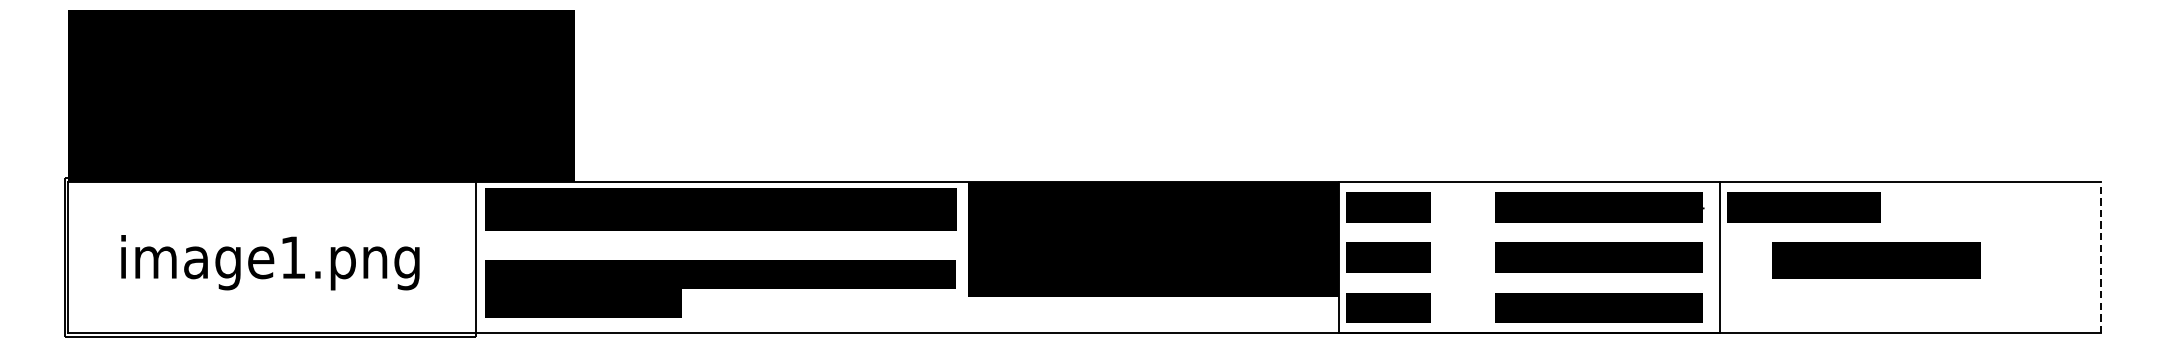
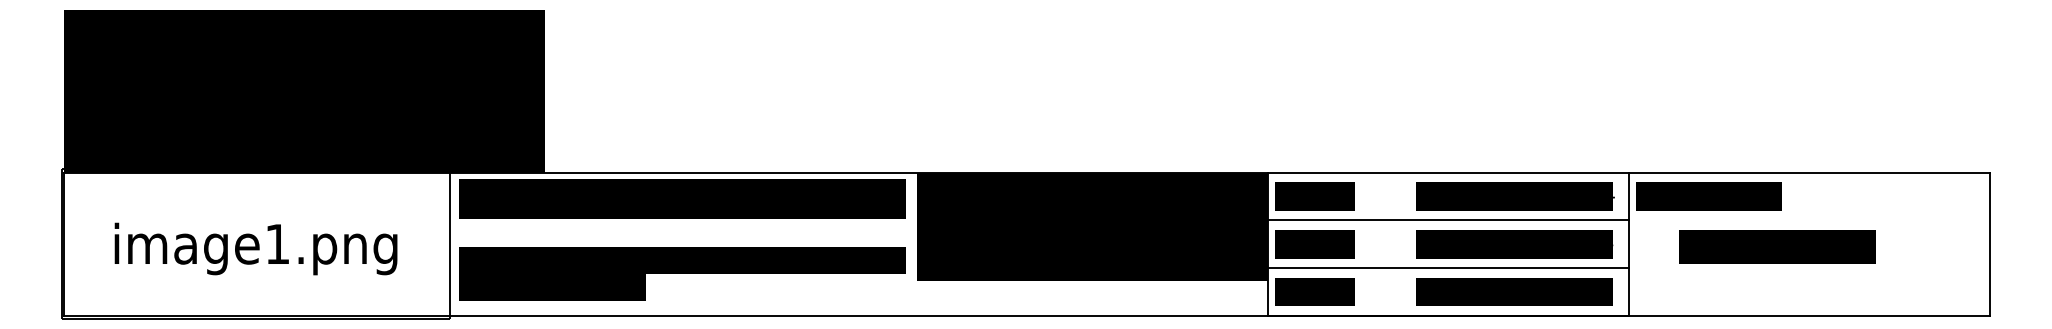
line: (1528, 232) -> (1448, 220), added
line: (2100, 257) -> (1990, 244), dashed -> solid
line: (1528, 283) -> (1448, 268), added

